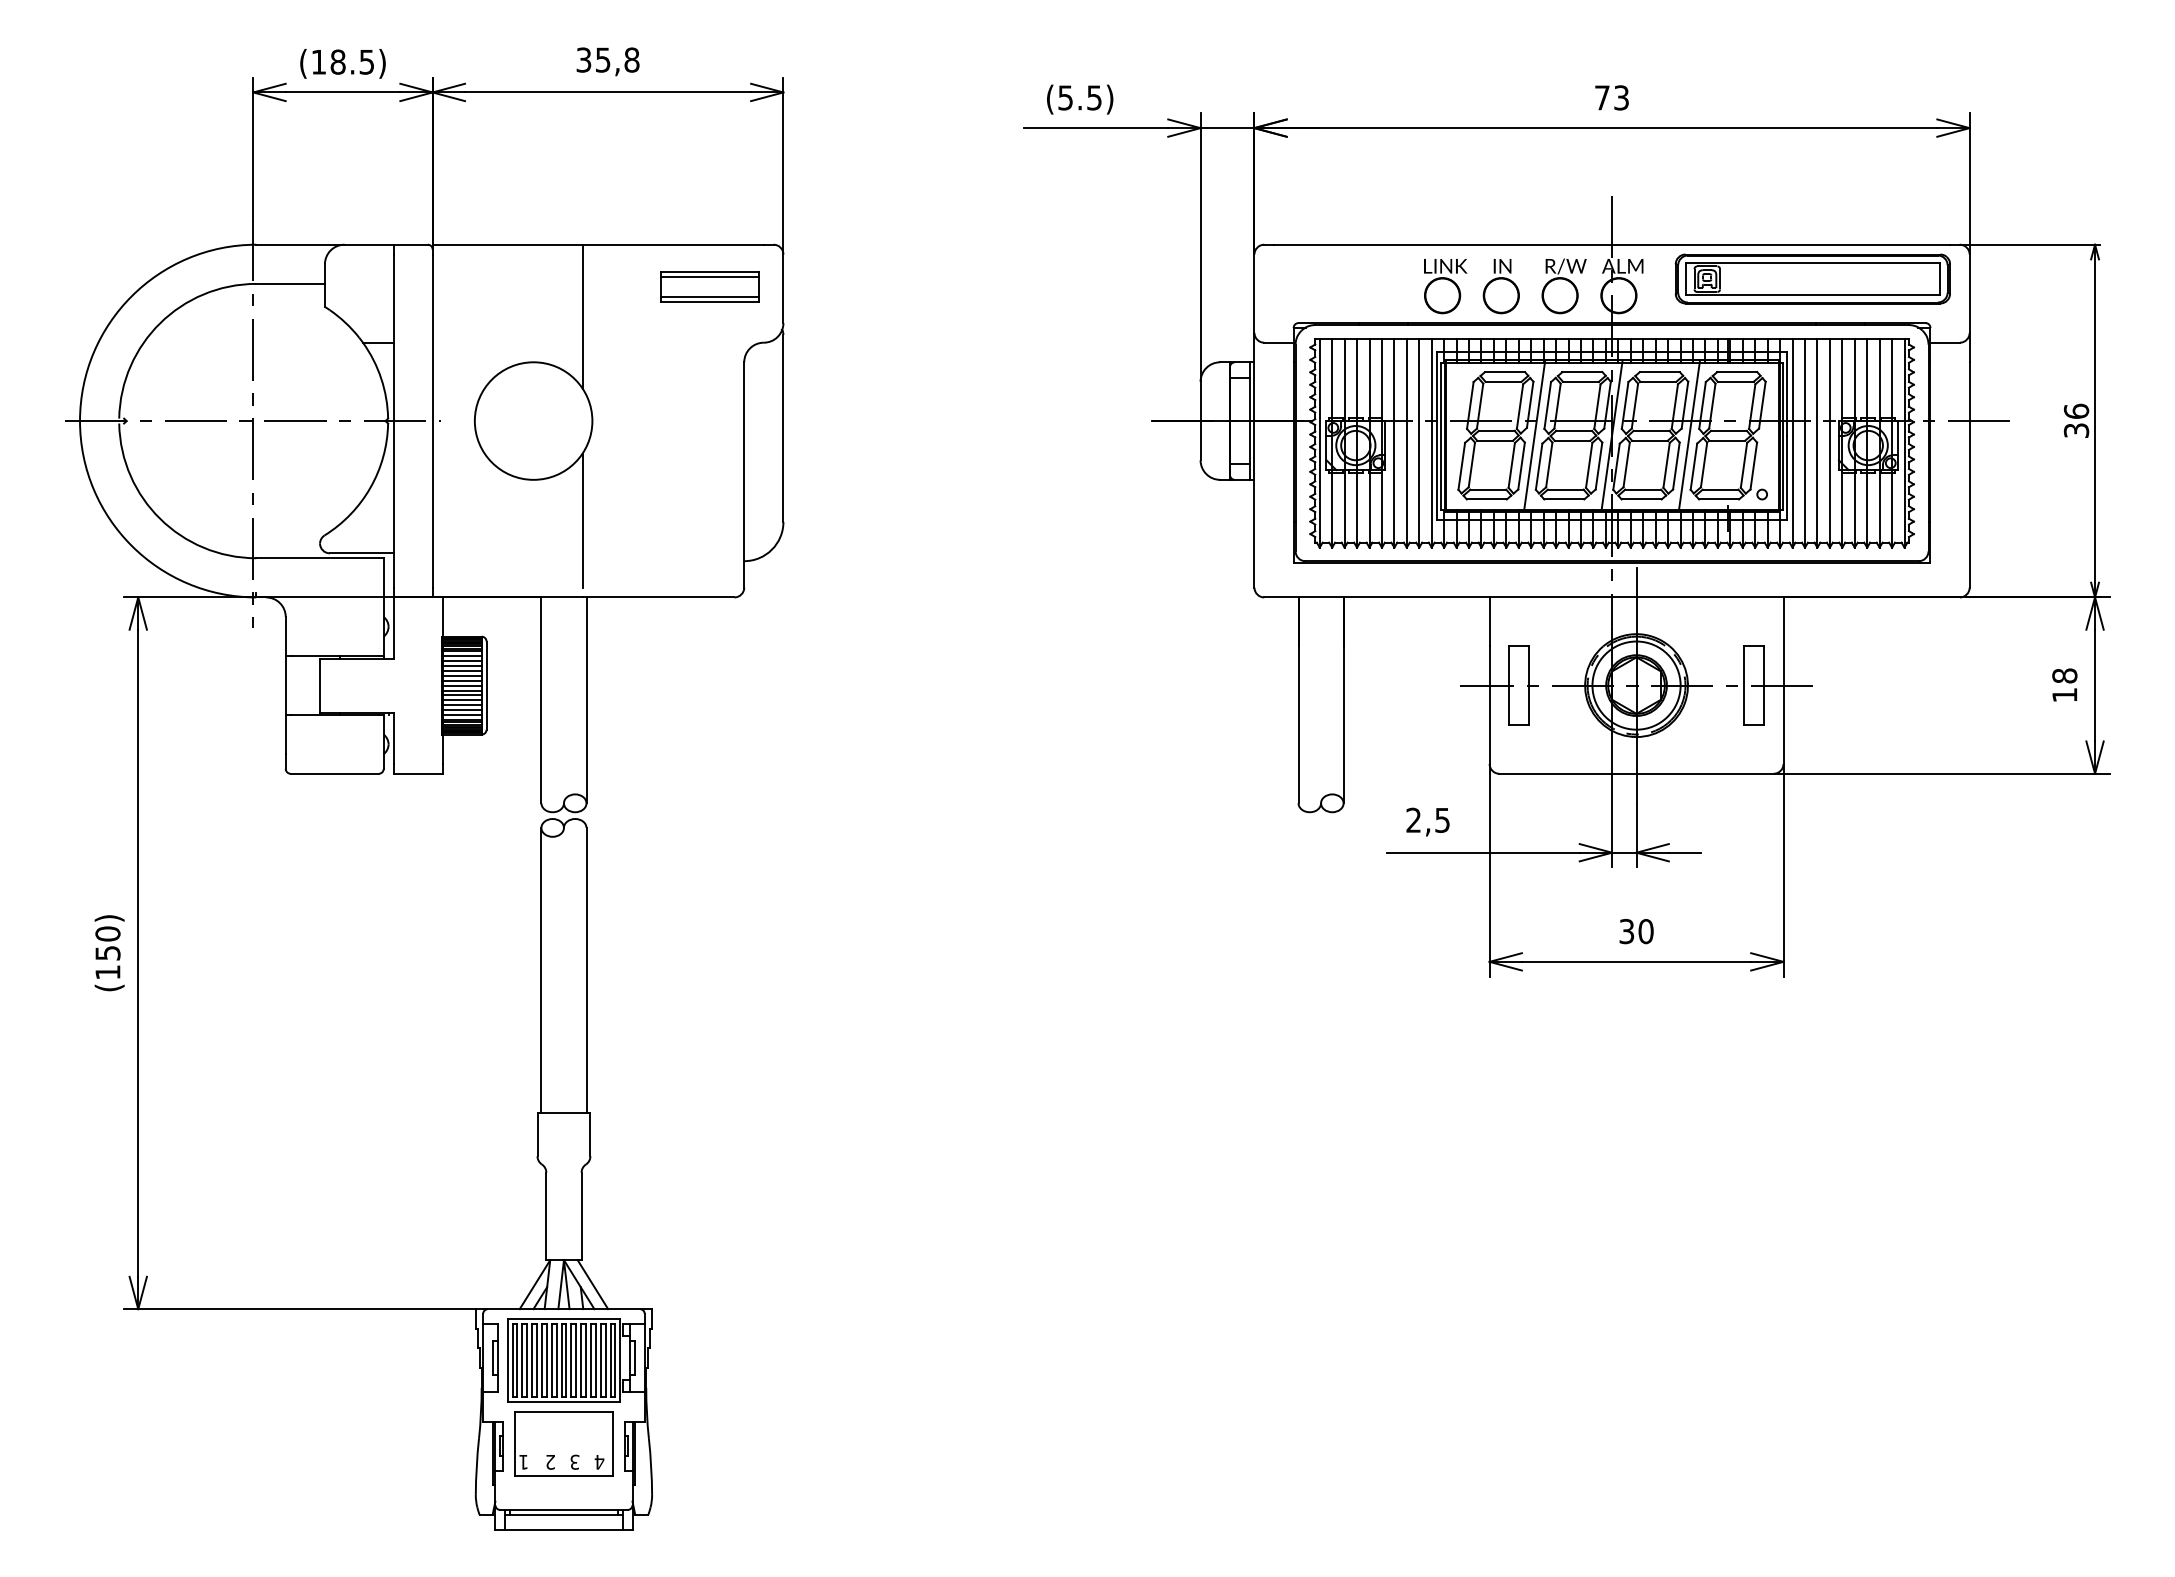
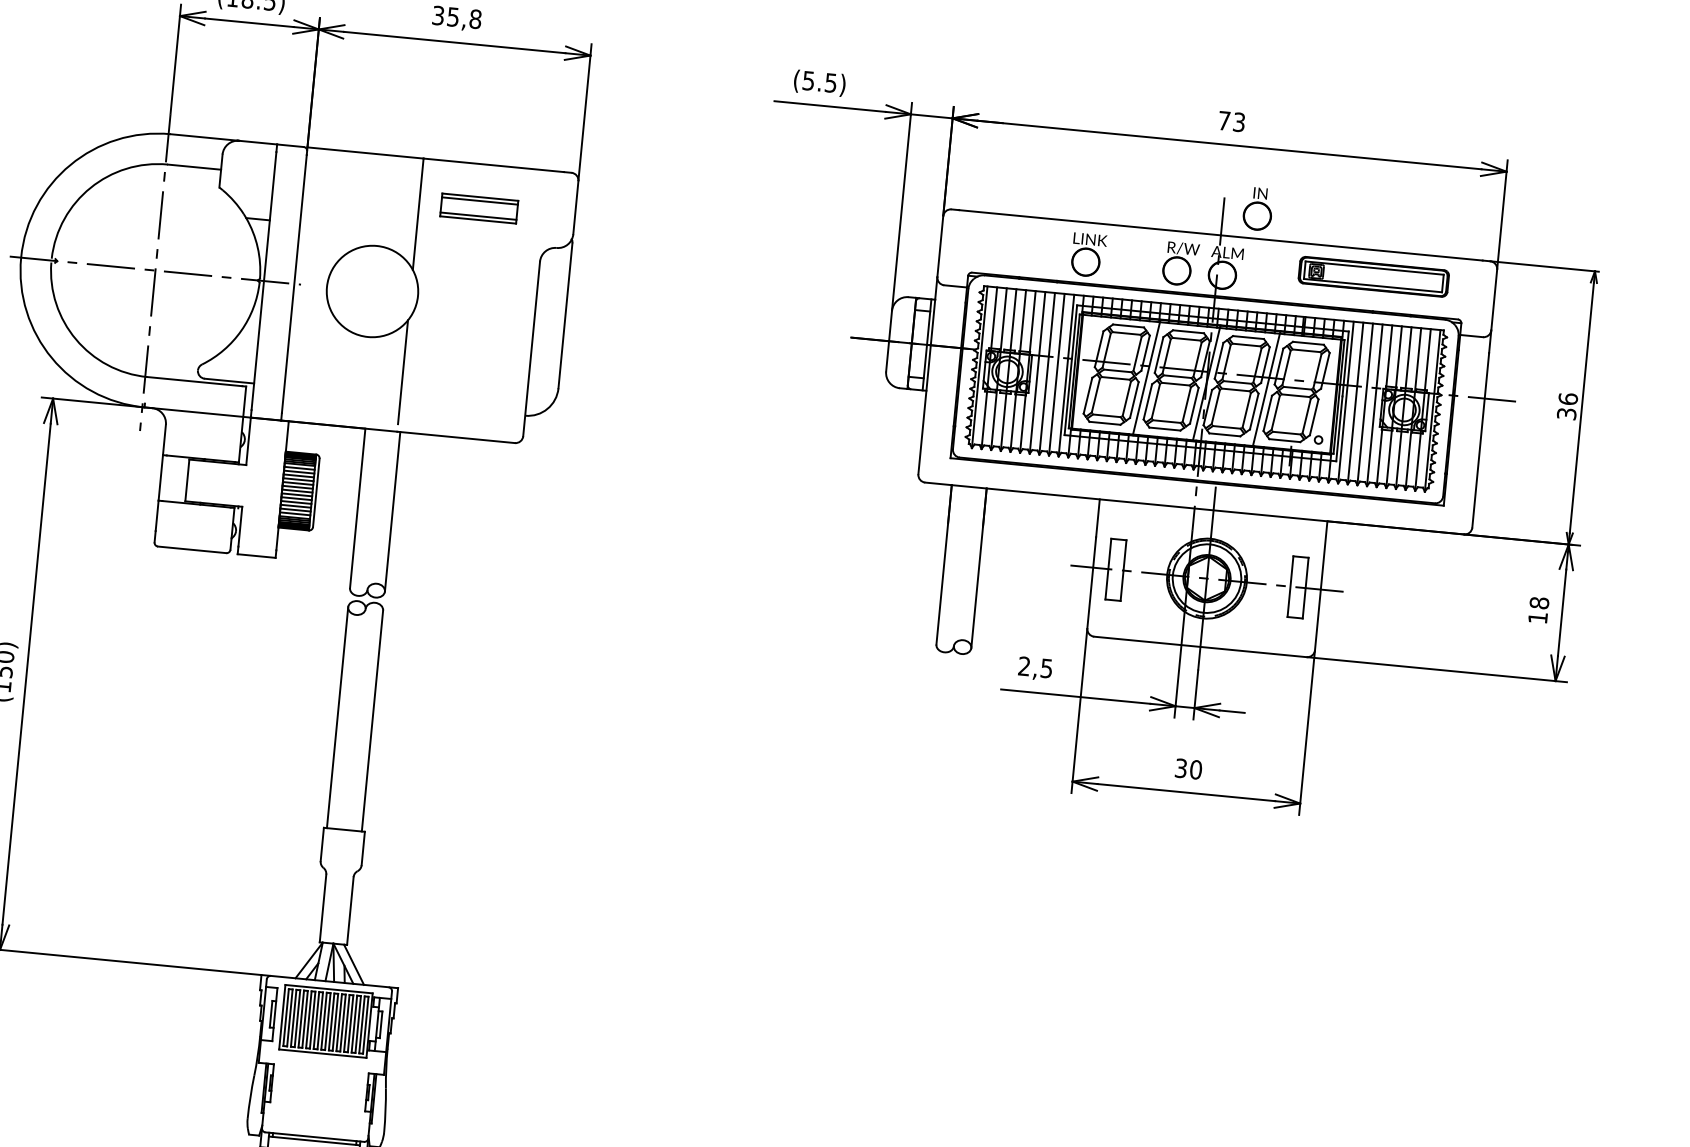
part: (1812, 278) -> (1373, 276), size x0.7
part: (709, 286) -> (478, 208), moved
part: (1500, 286) -> (1257, 208), moved
part: (563, 1443) -> (319, 1085), removed

